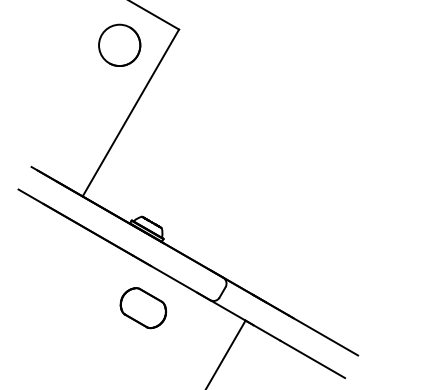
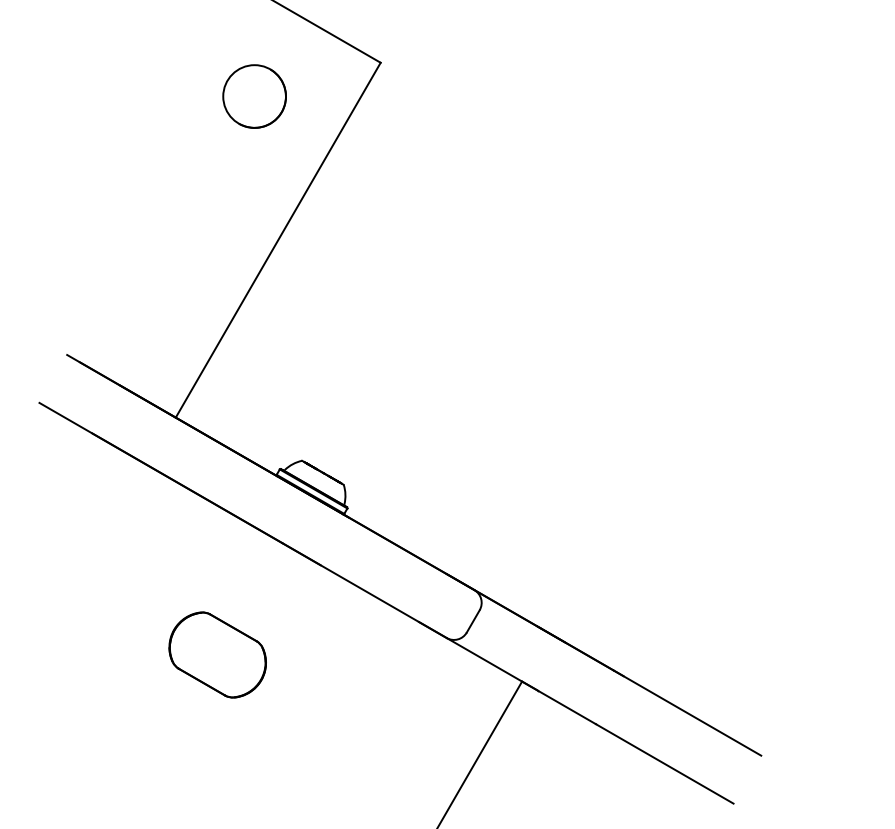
part: (119, 45) -> (254, 96), size x0.71
part: (142, 308) -> (215, 655), moved

